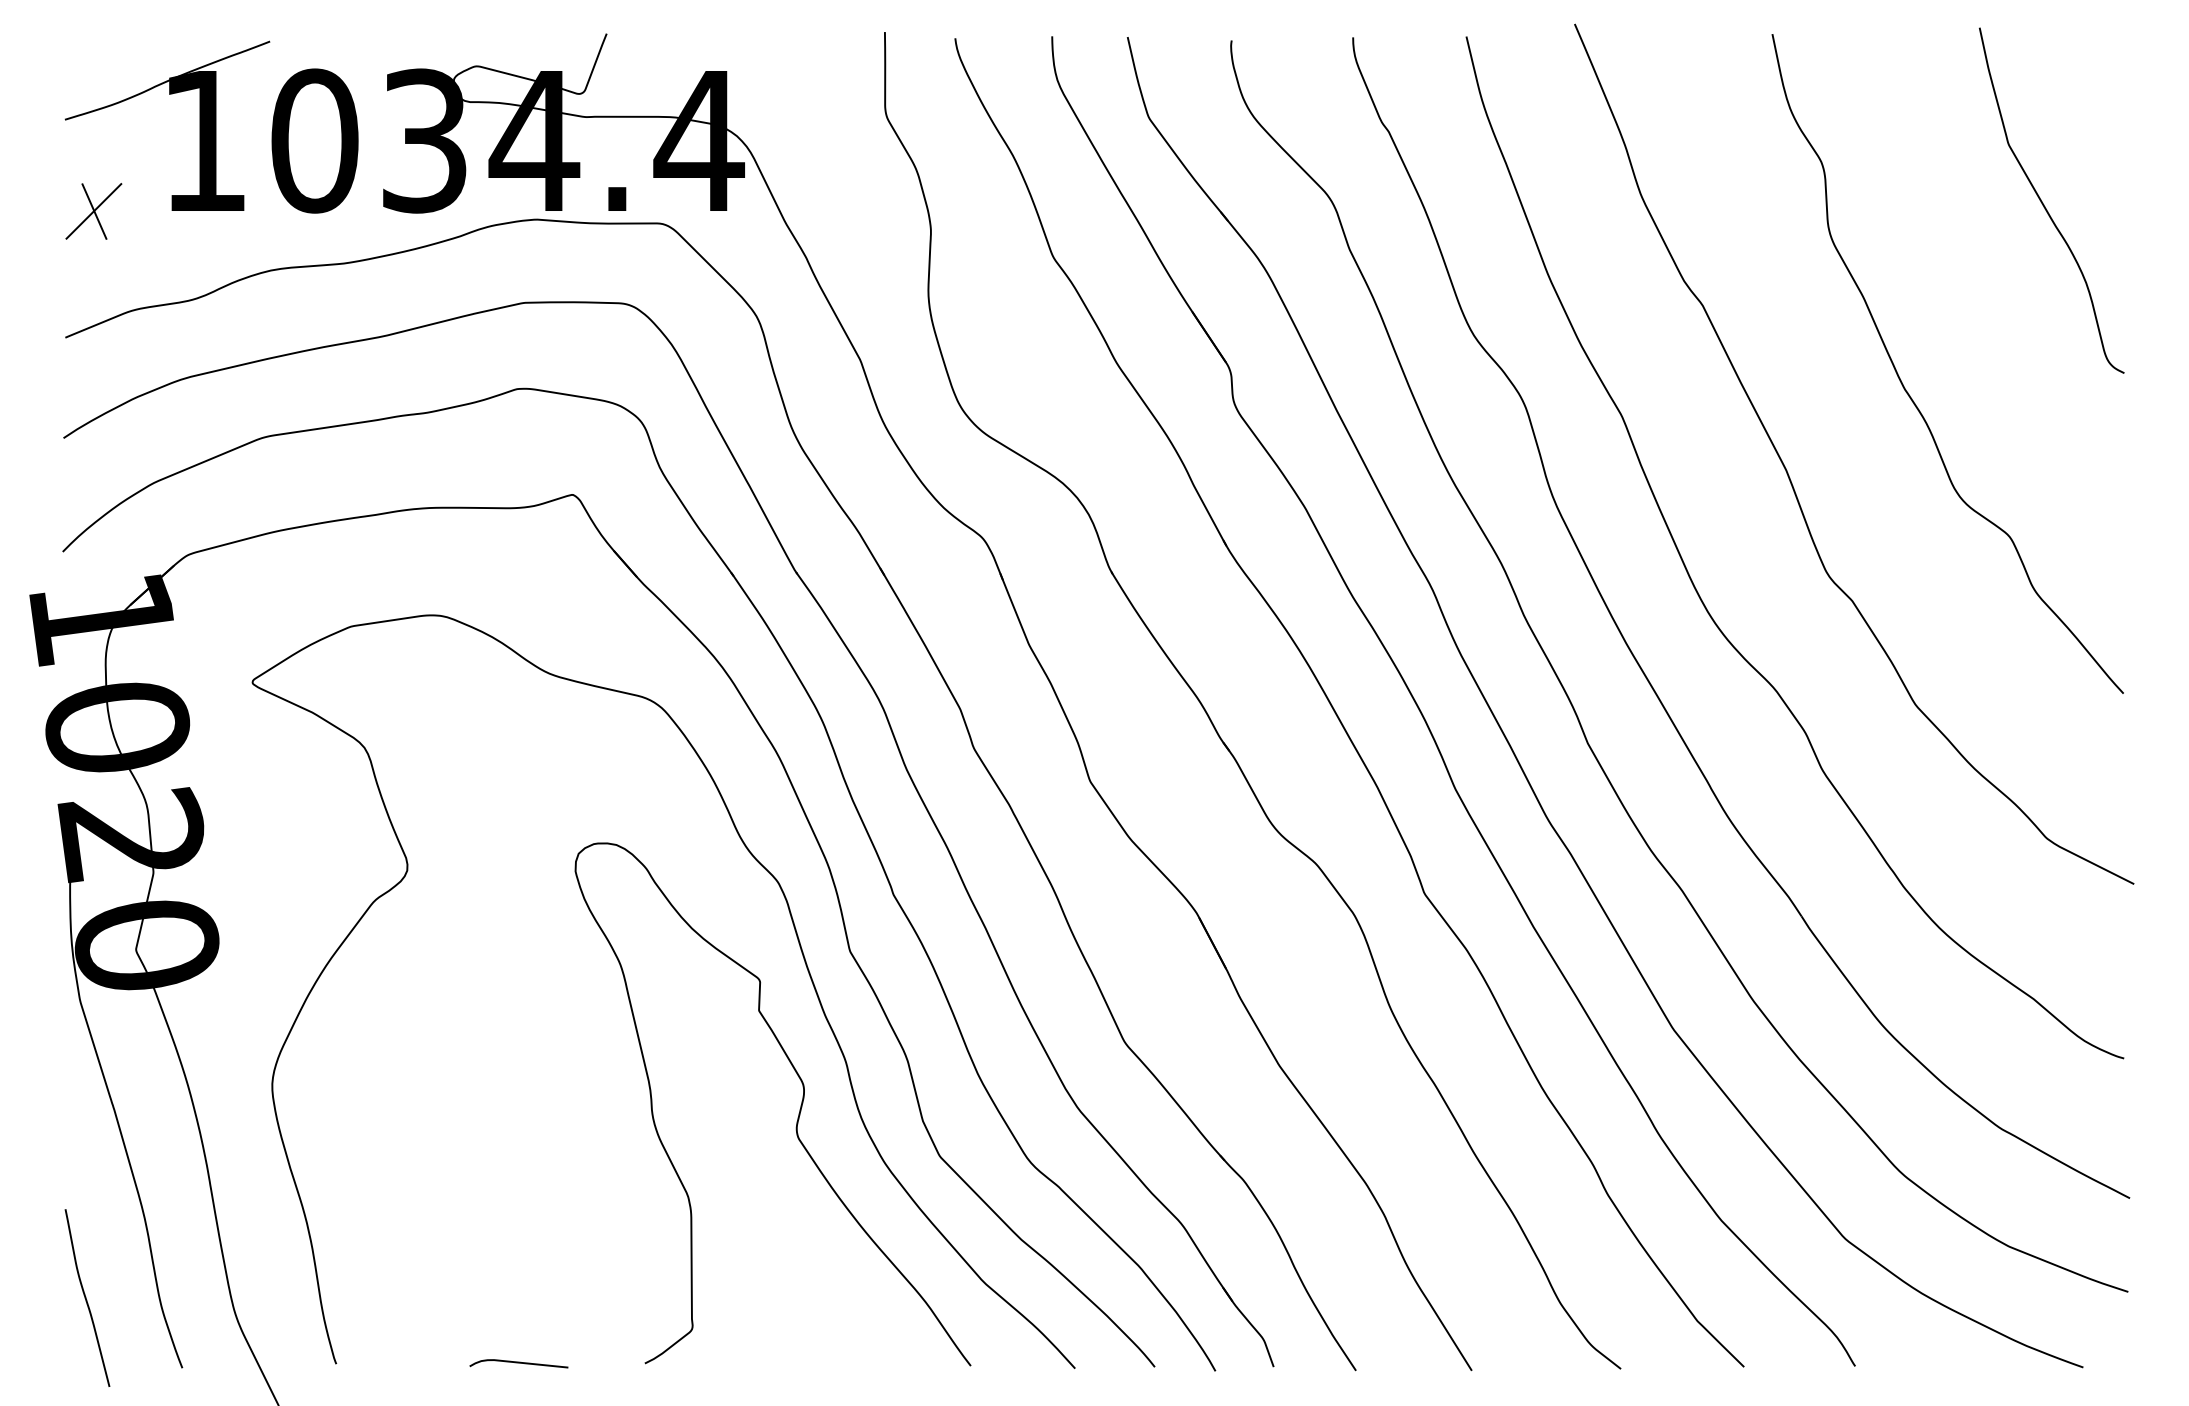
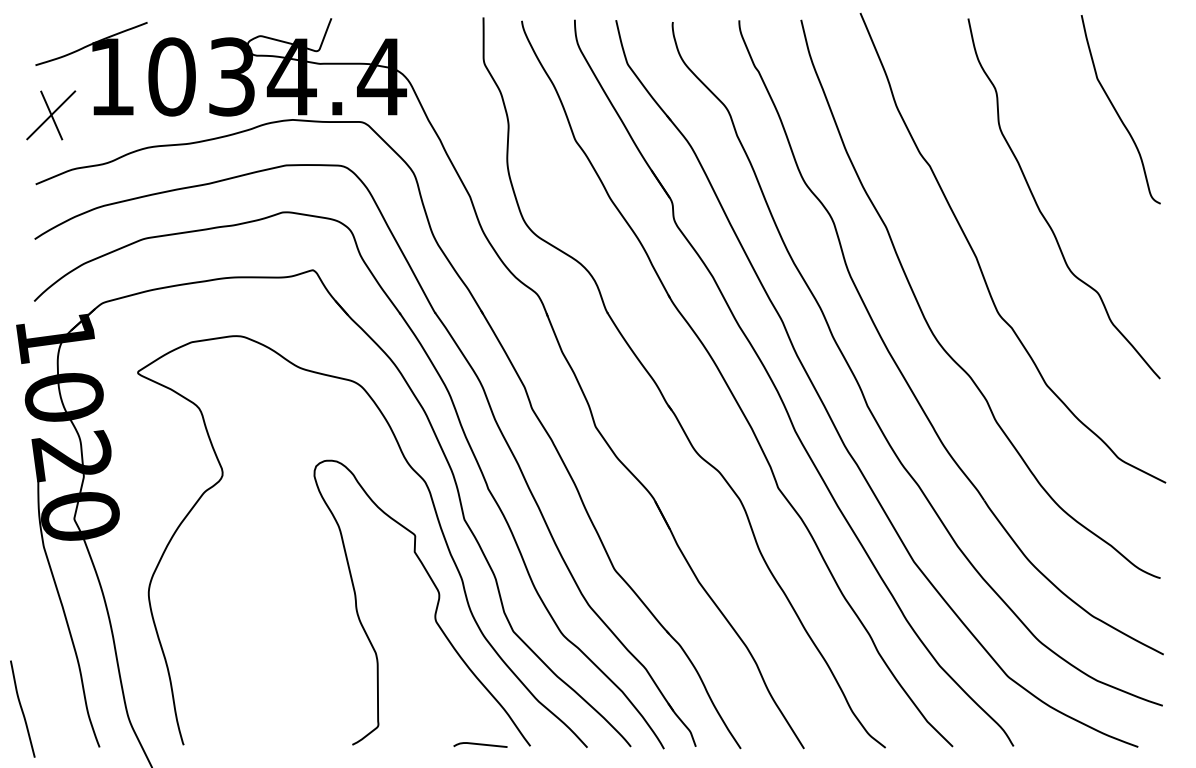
part: (94, 211) -> (51, 115), size x1.6
curve: (86, 1296) -> (22, 708), moved
curve: (518, 1362) -> (480, 744), moved

